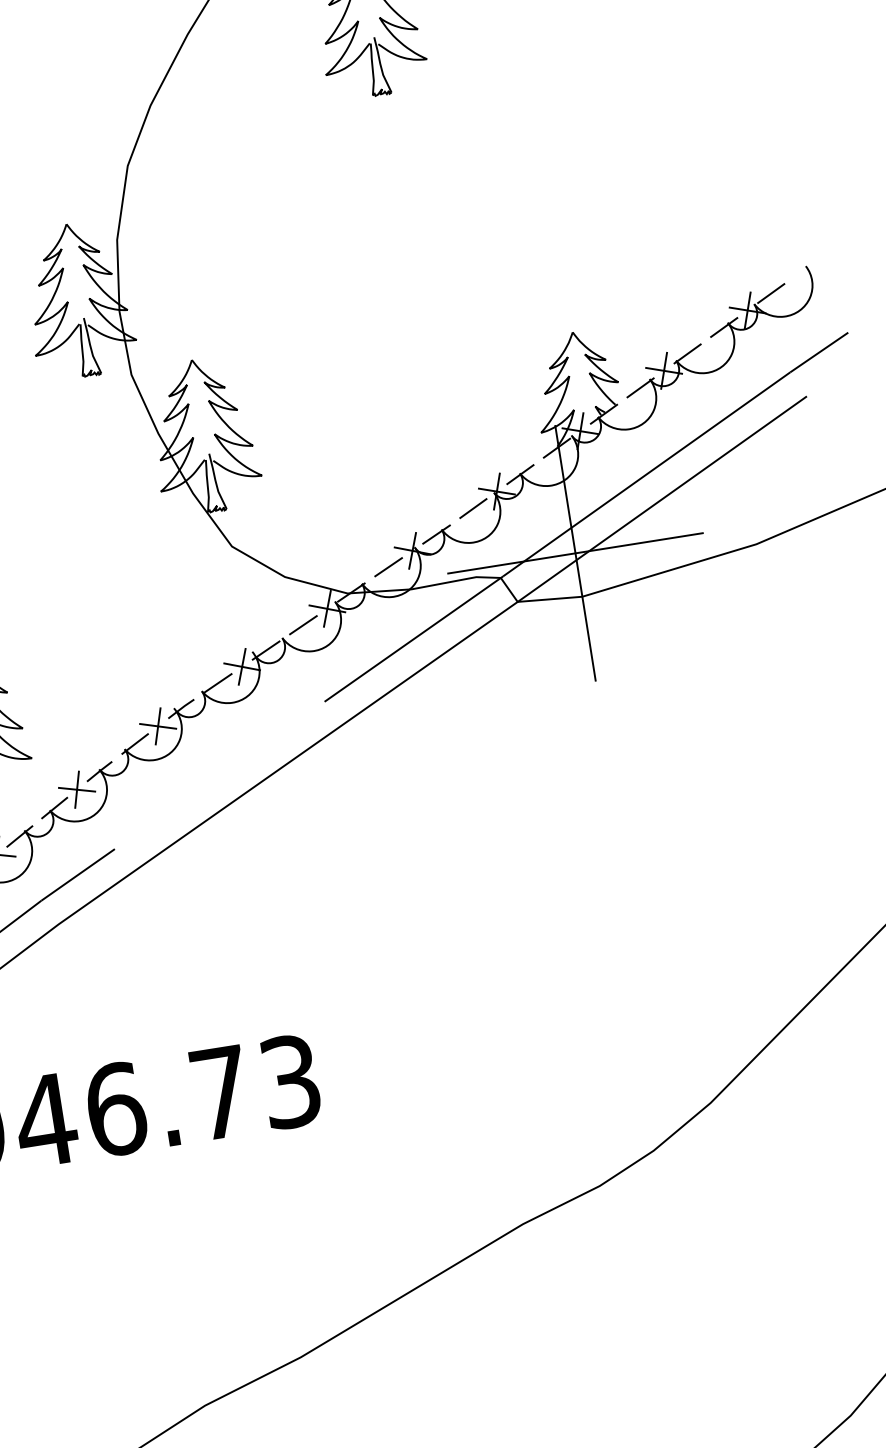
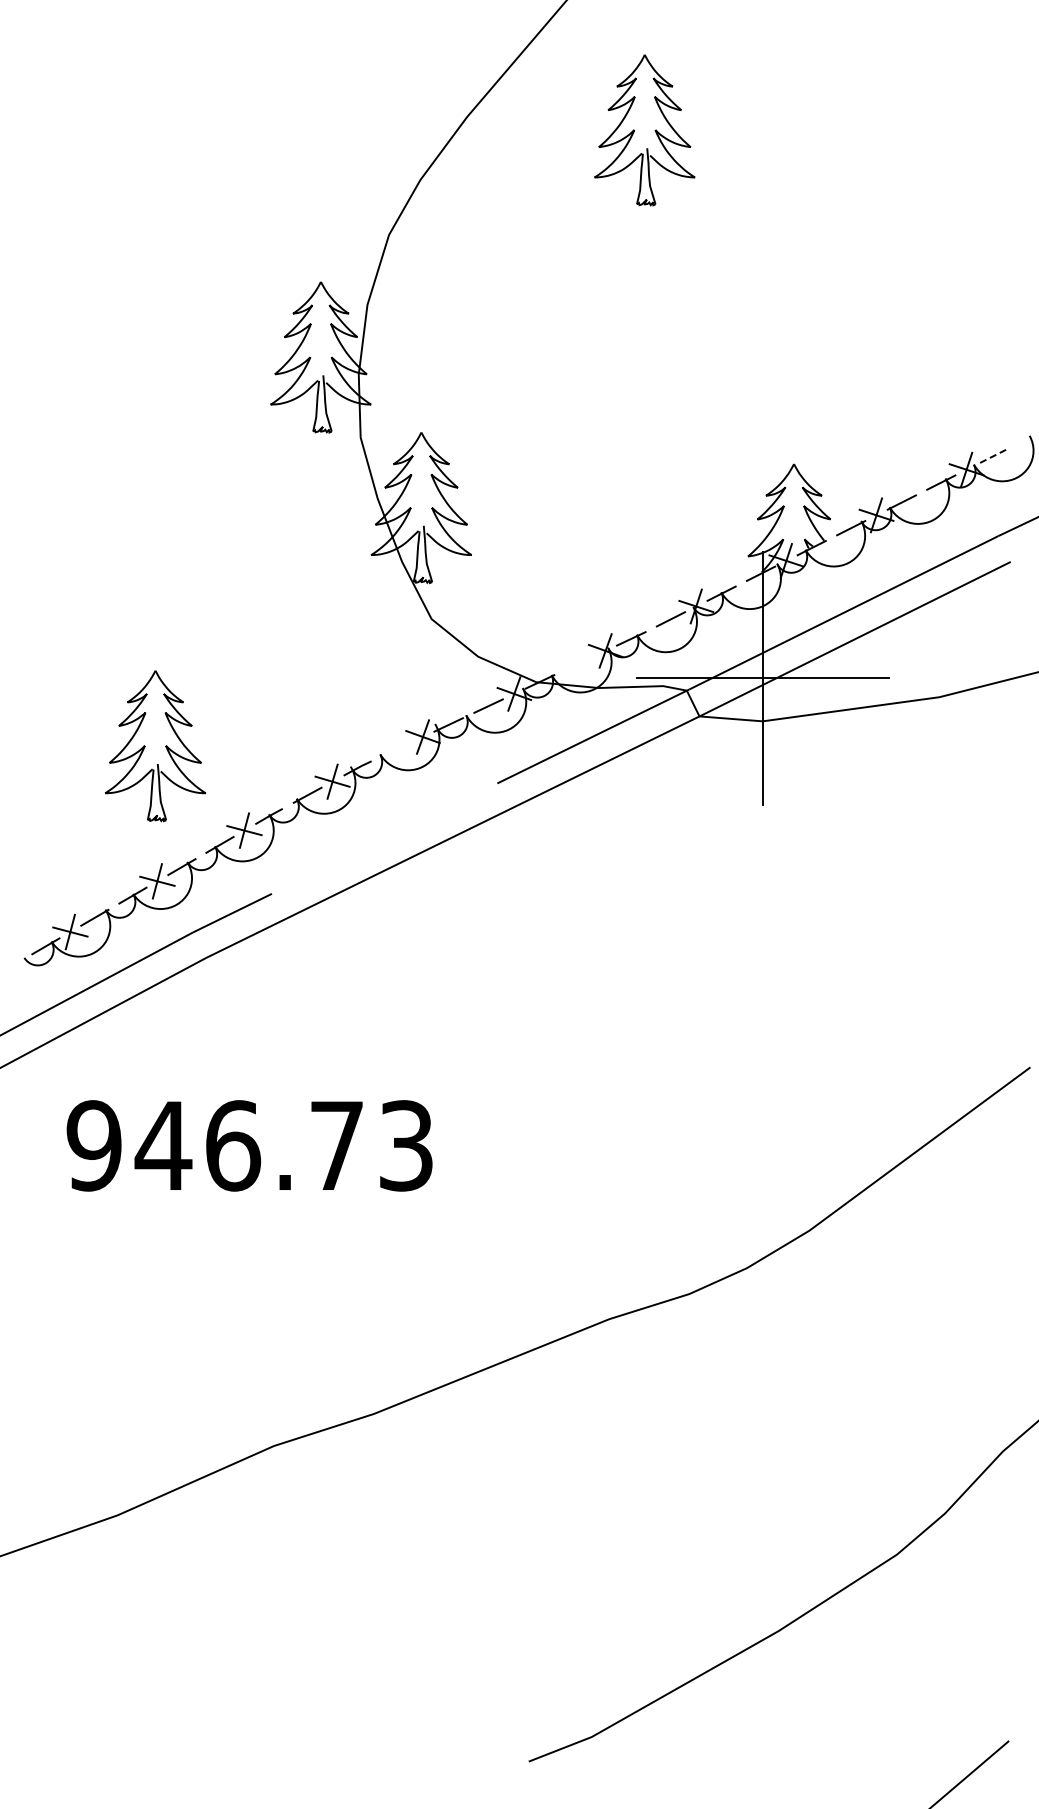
line: (770, 293) -> (991, 456), solid -> dashed
line: (388, 566) -> (579, 662), removed
line: (218, 682) -> (397, 748), removed

